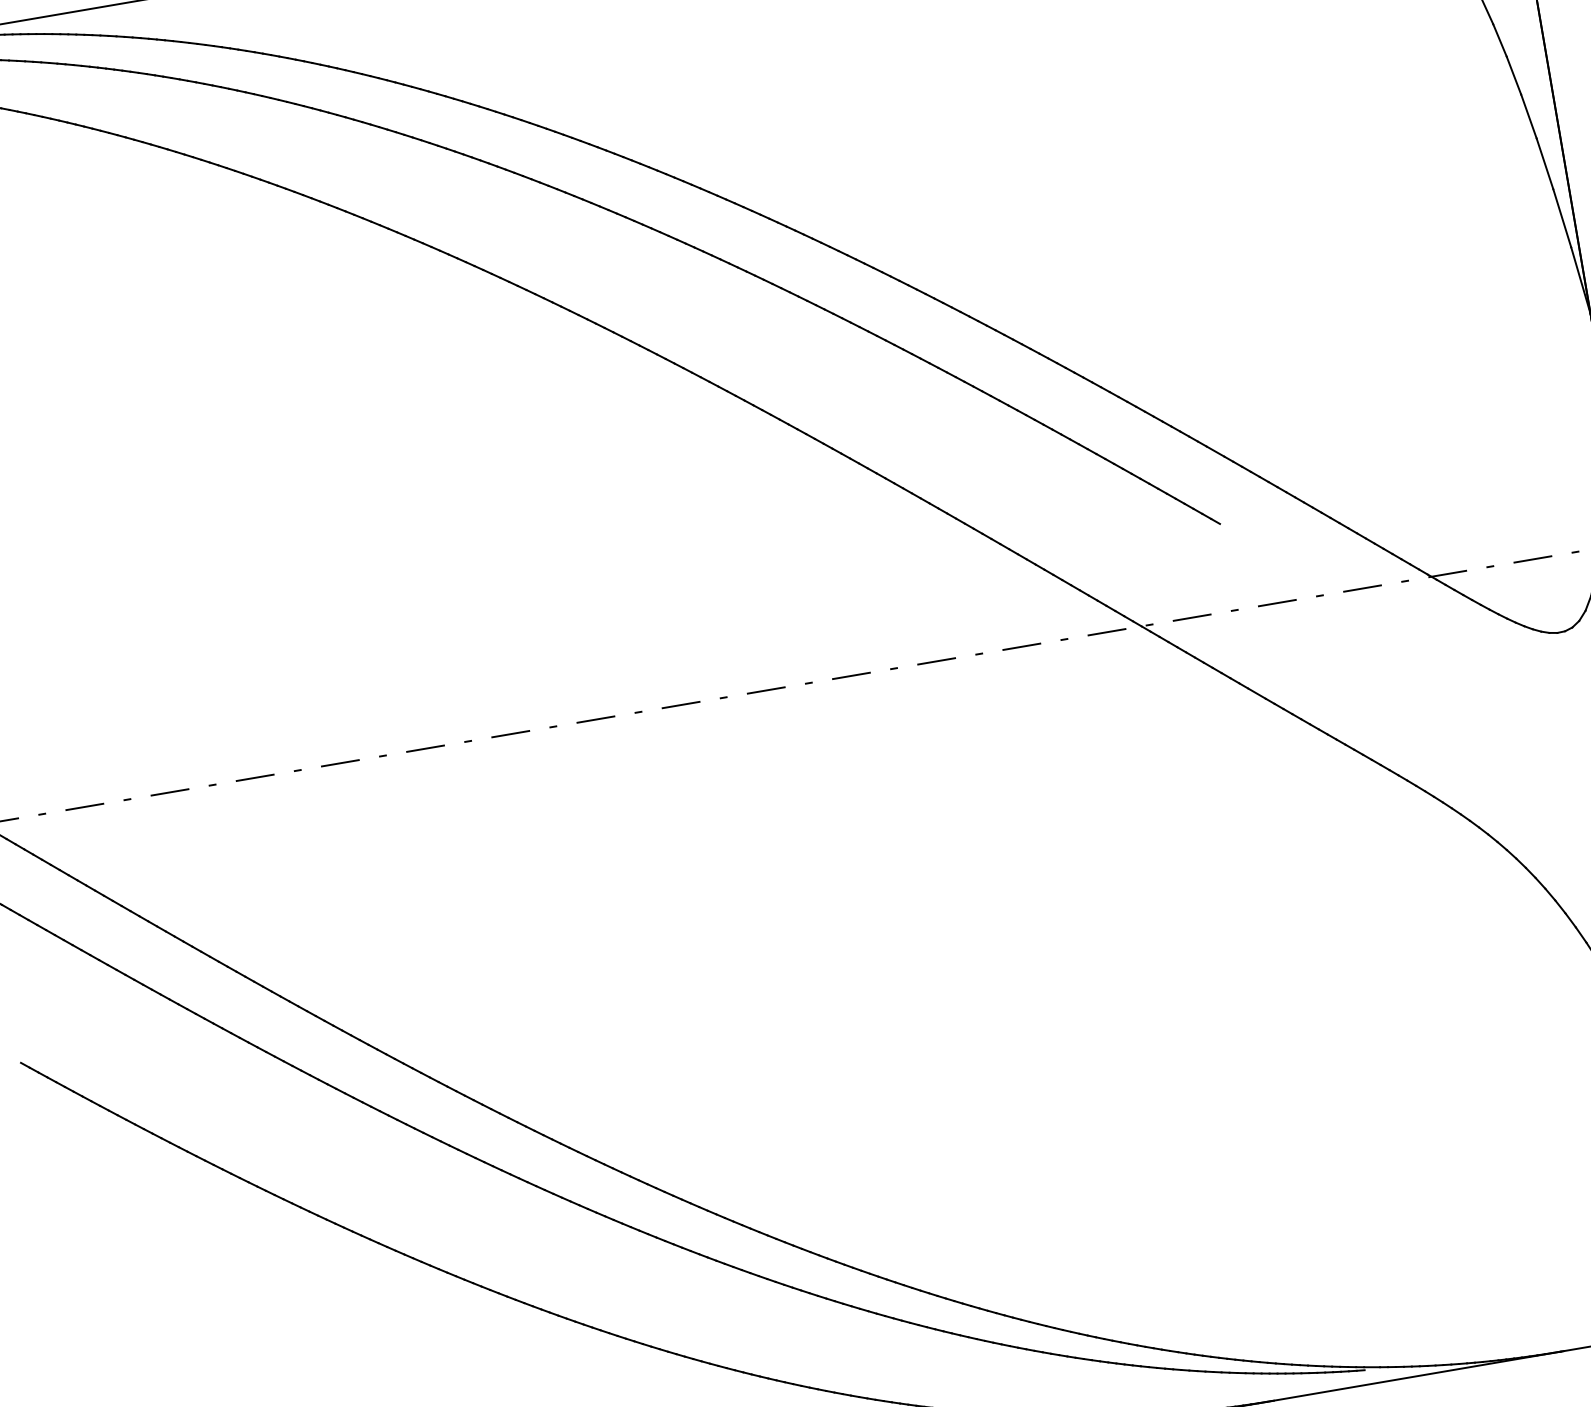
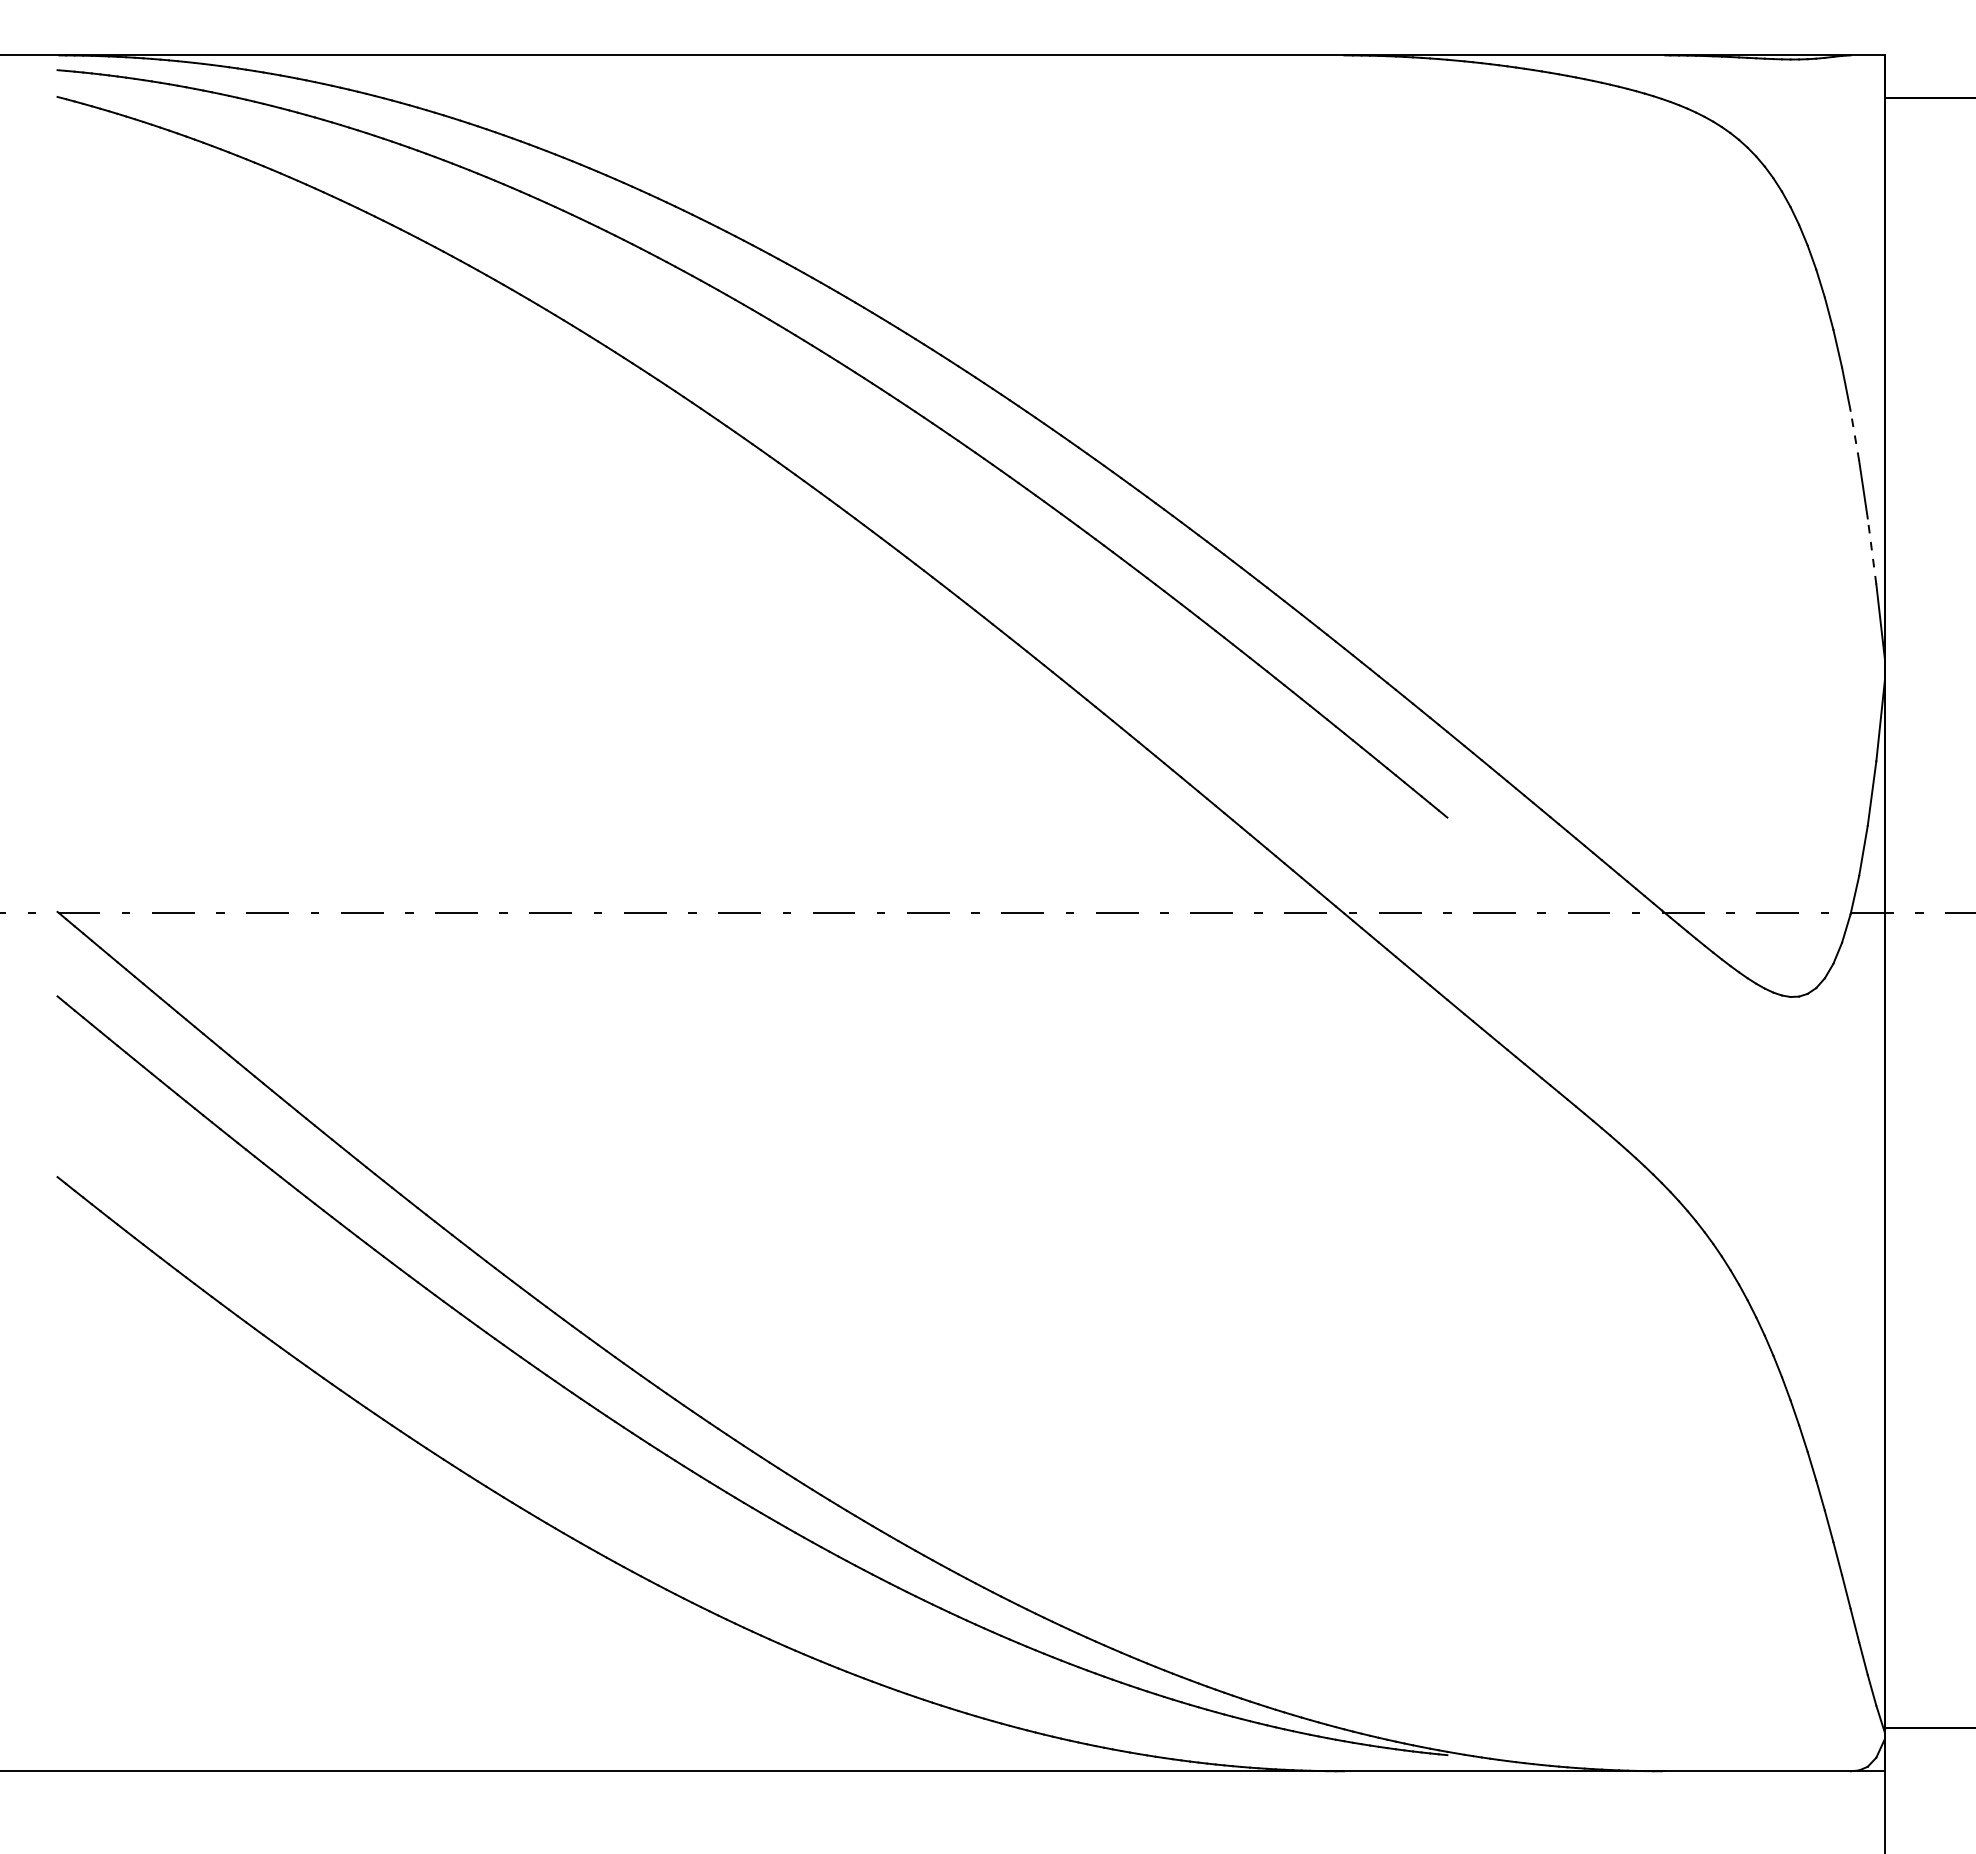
line: (1528, 116) -> (1854, 435), solid -> dashed
line: (1561, 217) -> (1871, 550), solid -> dashed

